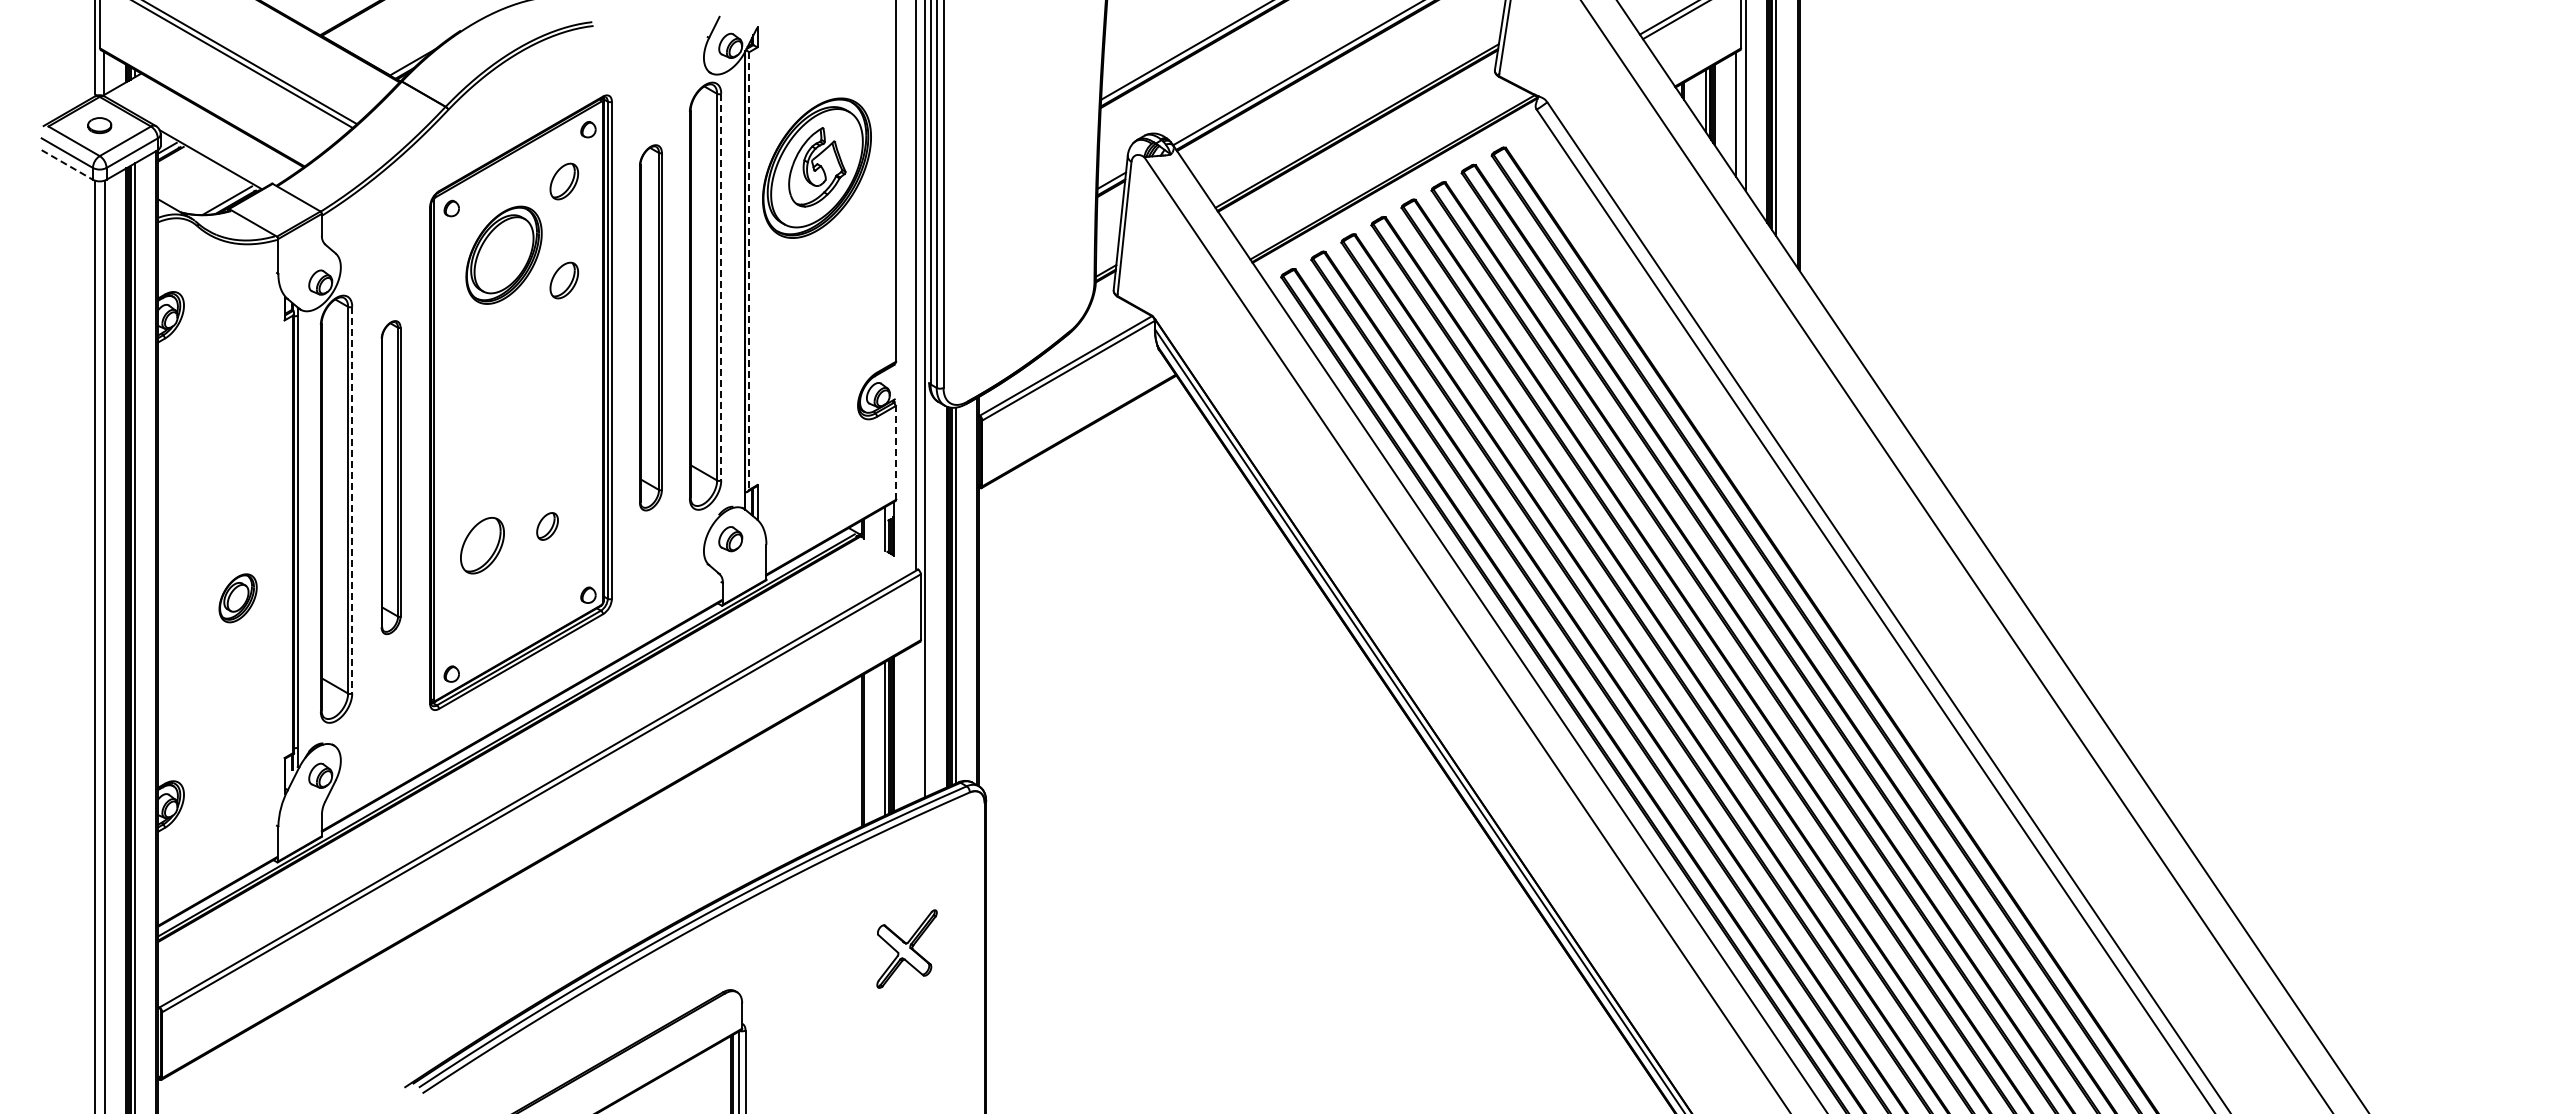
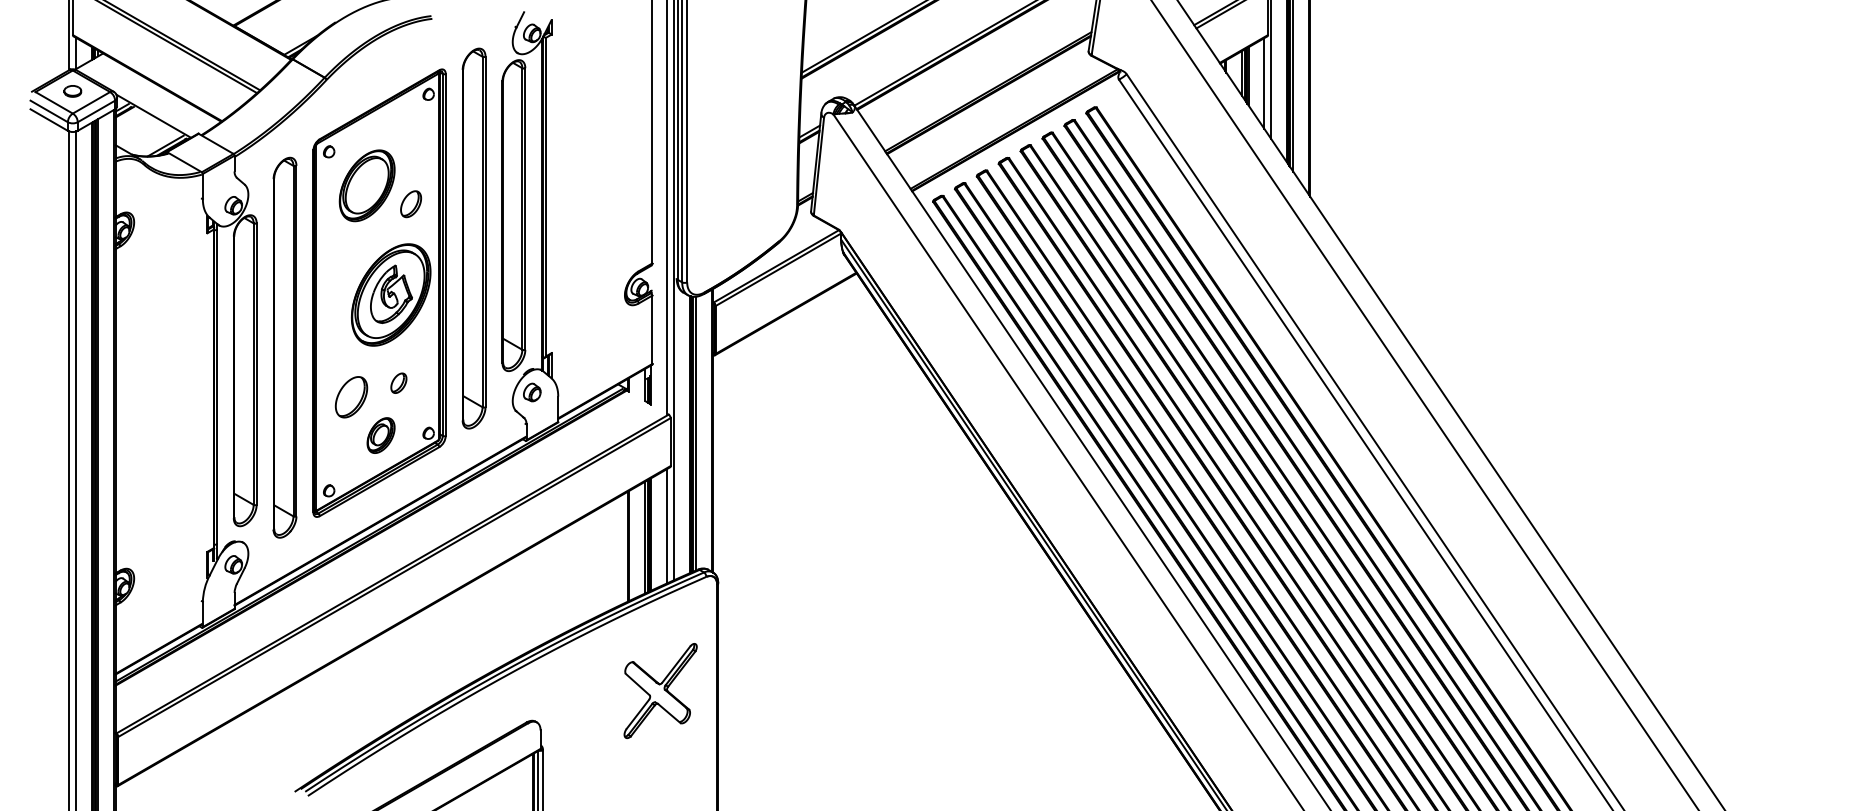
line: (67, 164) -> (49, 119), dashed -> solid
part: (816, 167) -> (390, 294), moved
part: (564, 181) -> (411, 132), removed
line: (749, 270) -> (545, 196), dashed -> solid
line: (721, 287) -> (525, 209), dashed -> solid
part: (650, 327) -> (473, 238), size x1.43
line: (895, 453) -> (652, 330), dashed -> solid
part: (390, 477) -> (284, 347), size x1.67
line: (352, 500) -> (256, 364), dashed -> solid
part: (237, 598) -> (380, 435), moved
line: (915, 722) -> (666, 526), added
part: (906, 948) -> (660, 690), size x1.67

